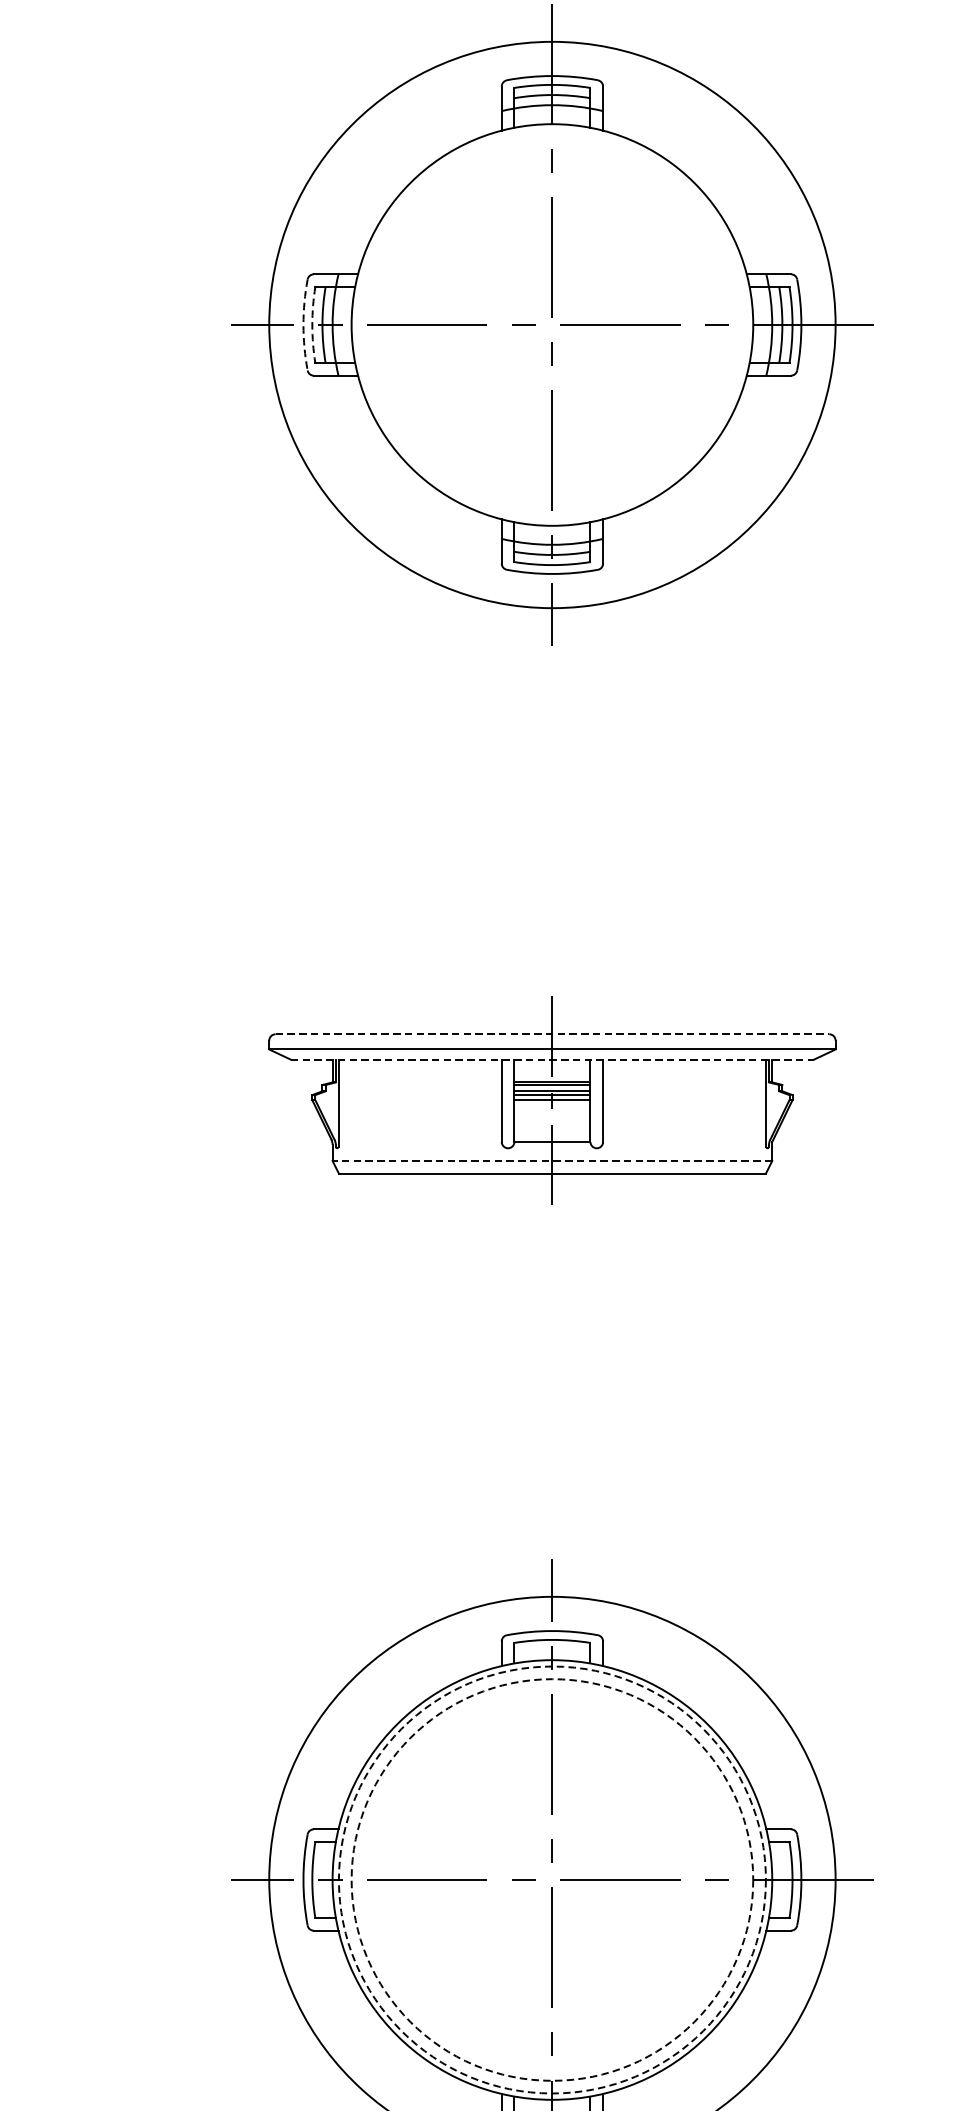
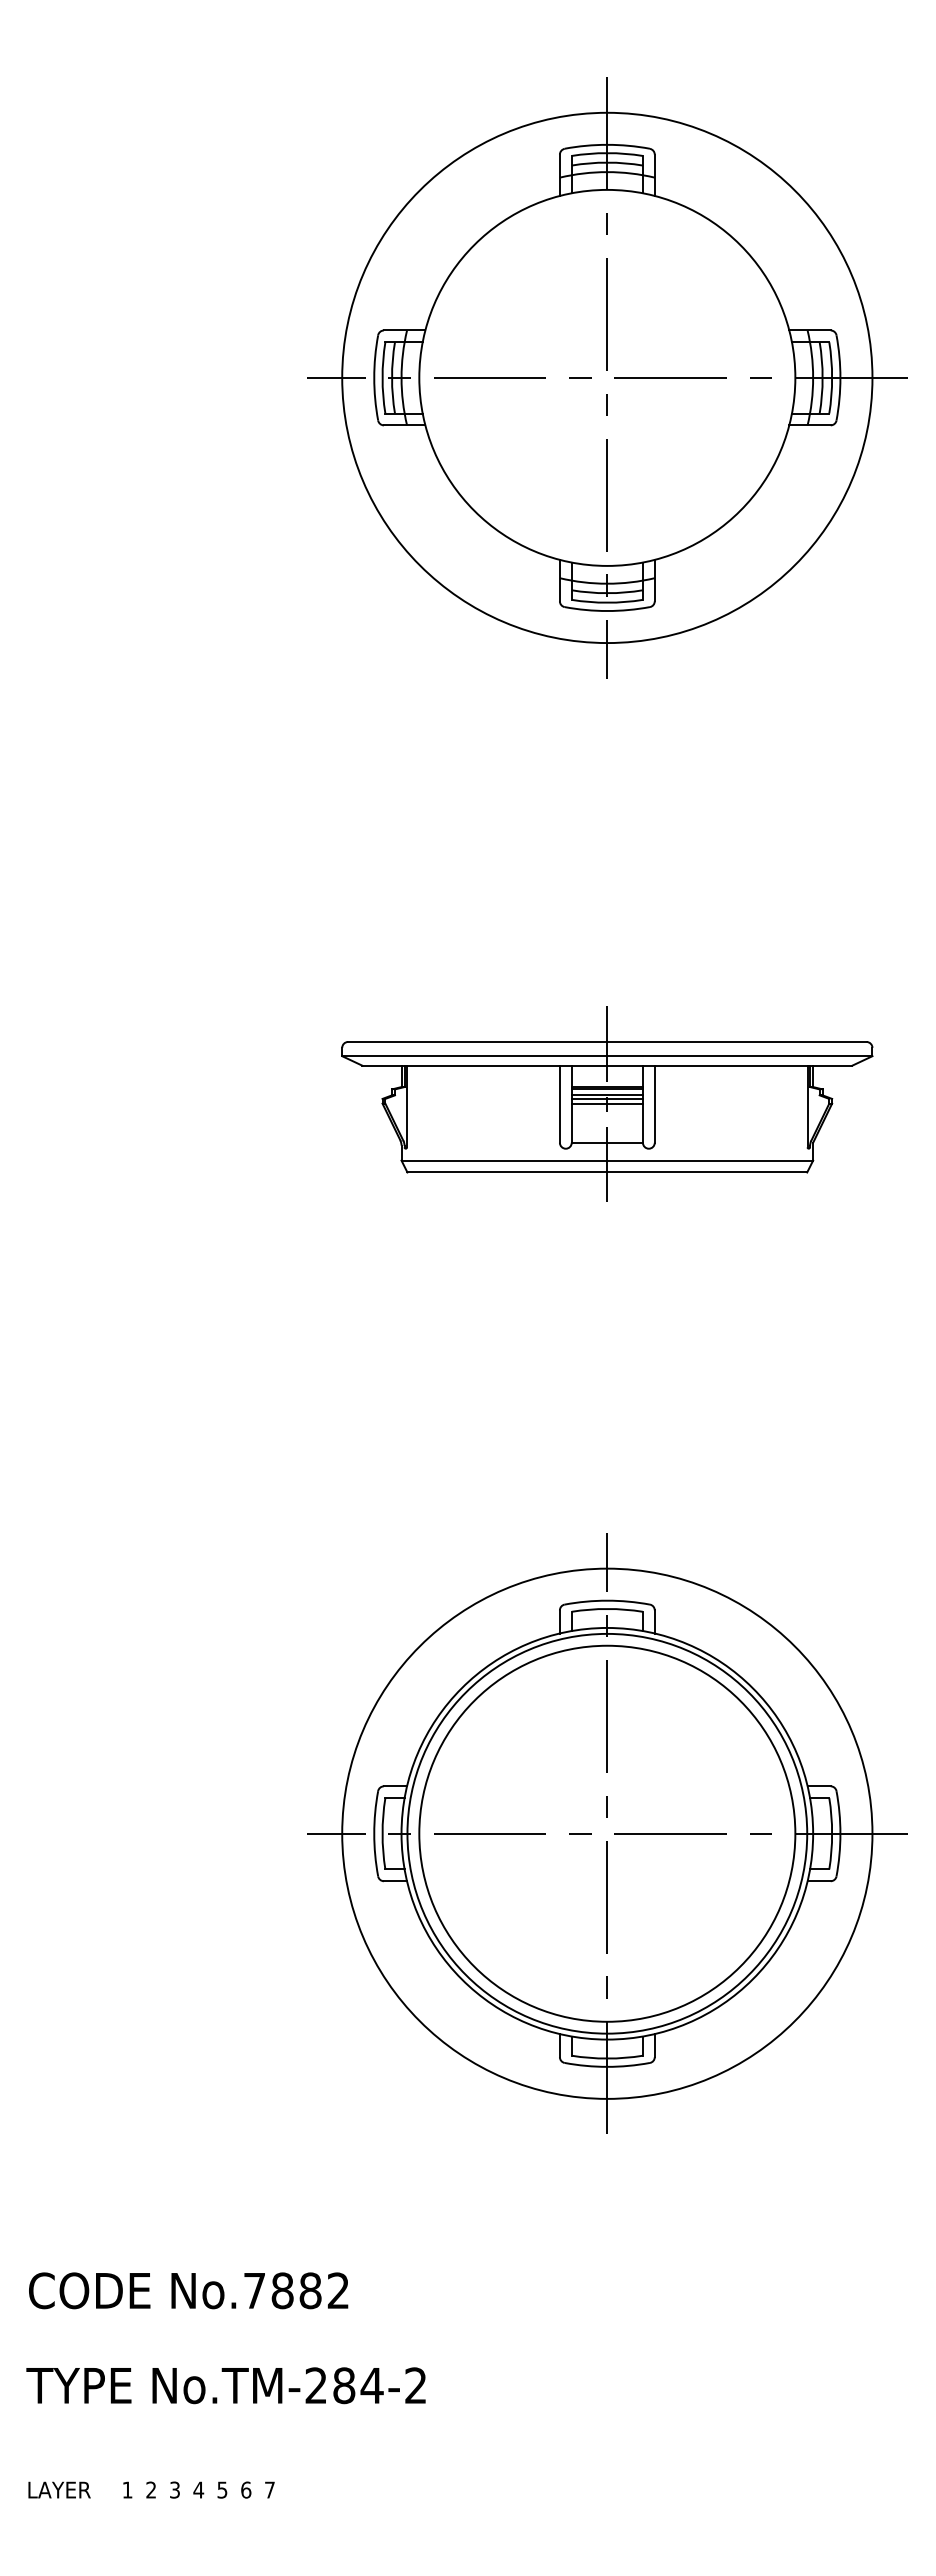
arc: (303, 324) -> (374, 377), dashed -> solid
arc: (312, 324) -> (382, 377), dashed -> solid
line: (552, 1033) -> (607, 1041), dashed -> solid
line: (552, 1059) -> (607, 1065), dashed -> solid
line: (552, 1160) -> (607, 1160), dashed -> solid
circle: (552, 1879) -> (607, 1833), dashed -> solid
circle: (552, 1879) -> (607, 1833), dashed -> solid

